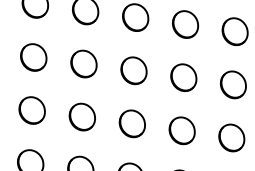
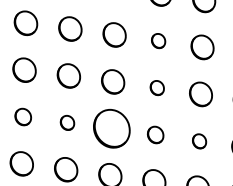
part: (185, 23) -> (158, 40), size x0.6
part: (184, 77) -> (157, 87), size x0.6
part: (32, 109) -> (23, 116), size x0.7
part: (82, 116) -> (67, 122), size x0.6
part: (132, 123) -> (111, 128), size x1.6
part: (181, 130) -> (155, 134), size x0.7
part: (231, 138) -> (199, 141), size x0.6

